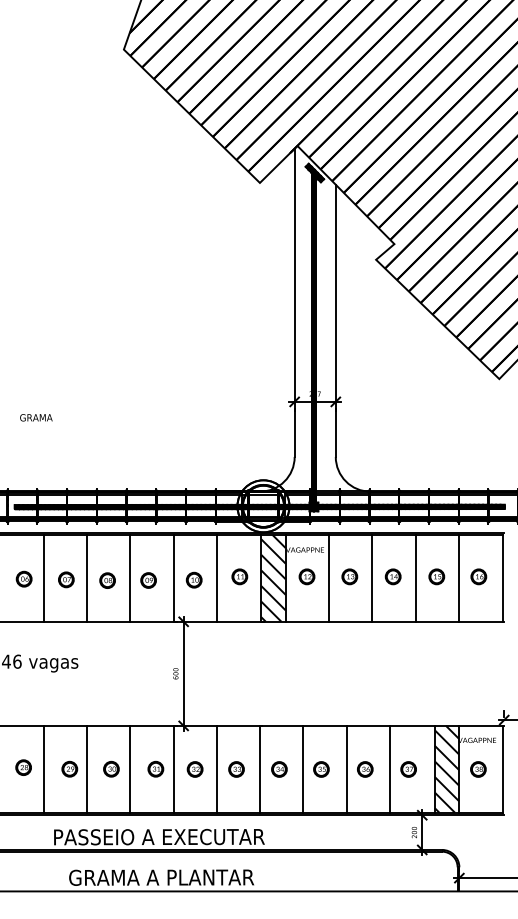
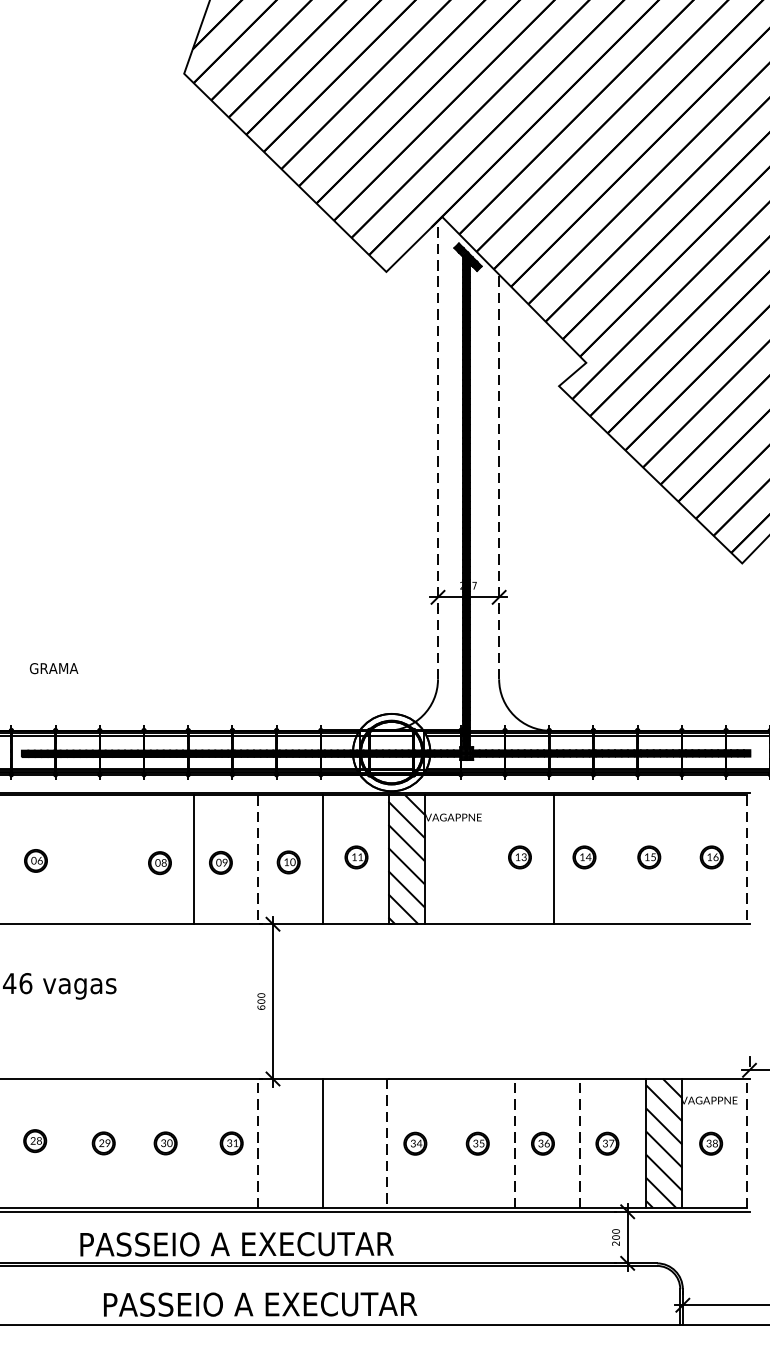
line: (294, 302) -> (437, 449), solid -> dashed
line: (335, 320) -> (498, 476), solid -> dashed
text: (36, 417) -> (54, 668), moved
part: (306, 576) -> (455, 856), removed
line: (43, 578) -> (64, 859), removed
line: (87, 578) -> (130, 859), removed
line: (173, 578) -> (257, 859), solid -> dashed
line: (329, 578) -> (489, 859), removed
line: (415, 578) -> (617, 859), removed
line: (459, 578) -> (683, 859), removed
line: (502, 578) -> (746, 859), solid -> dashed
part: (66, 579) -> (98, 861), removed
line: (43, 768) -> (64, 1142), removed
line: (86, 768) -> (128, 1142), removed
line: (130, 768) -> (193, 1142), removed
line: (173, 768) -> (257, 1142), solid -> dashed
line: (303, 768) -> (451, 1142), removed
line: (346, 768) -> (515, 1142), solid -> dashed
line: (390, 768) -> (580, 1142), solid -> dashed
line: (502, 768) -> (746, 1142), solid -> dashed
part: (194, 769) -> (289, 1143), removed
part: (236, 769) -> (351, 1143), removed
line: (260, 769) -> (387, 1143), solid -> dashed
text: (174, 877) -> (259, 1304), GRAMA A PLANTAR -> PASSEIO A EXECUTAR

